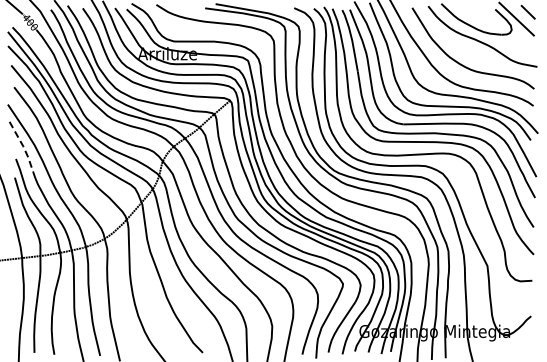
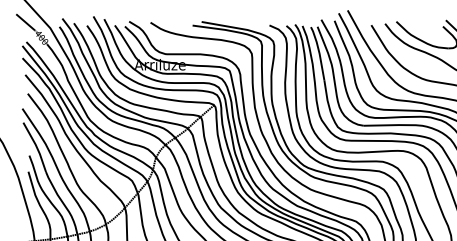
line: (24, 148) -> (36, 146), dashed -> solid

